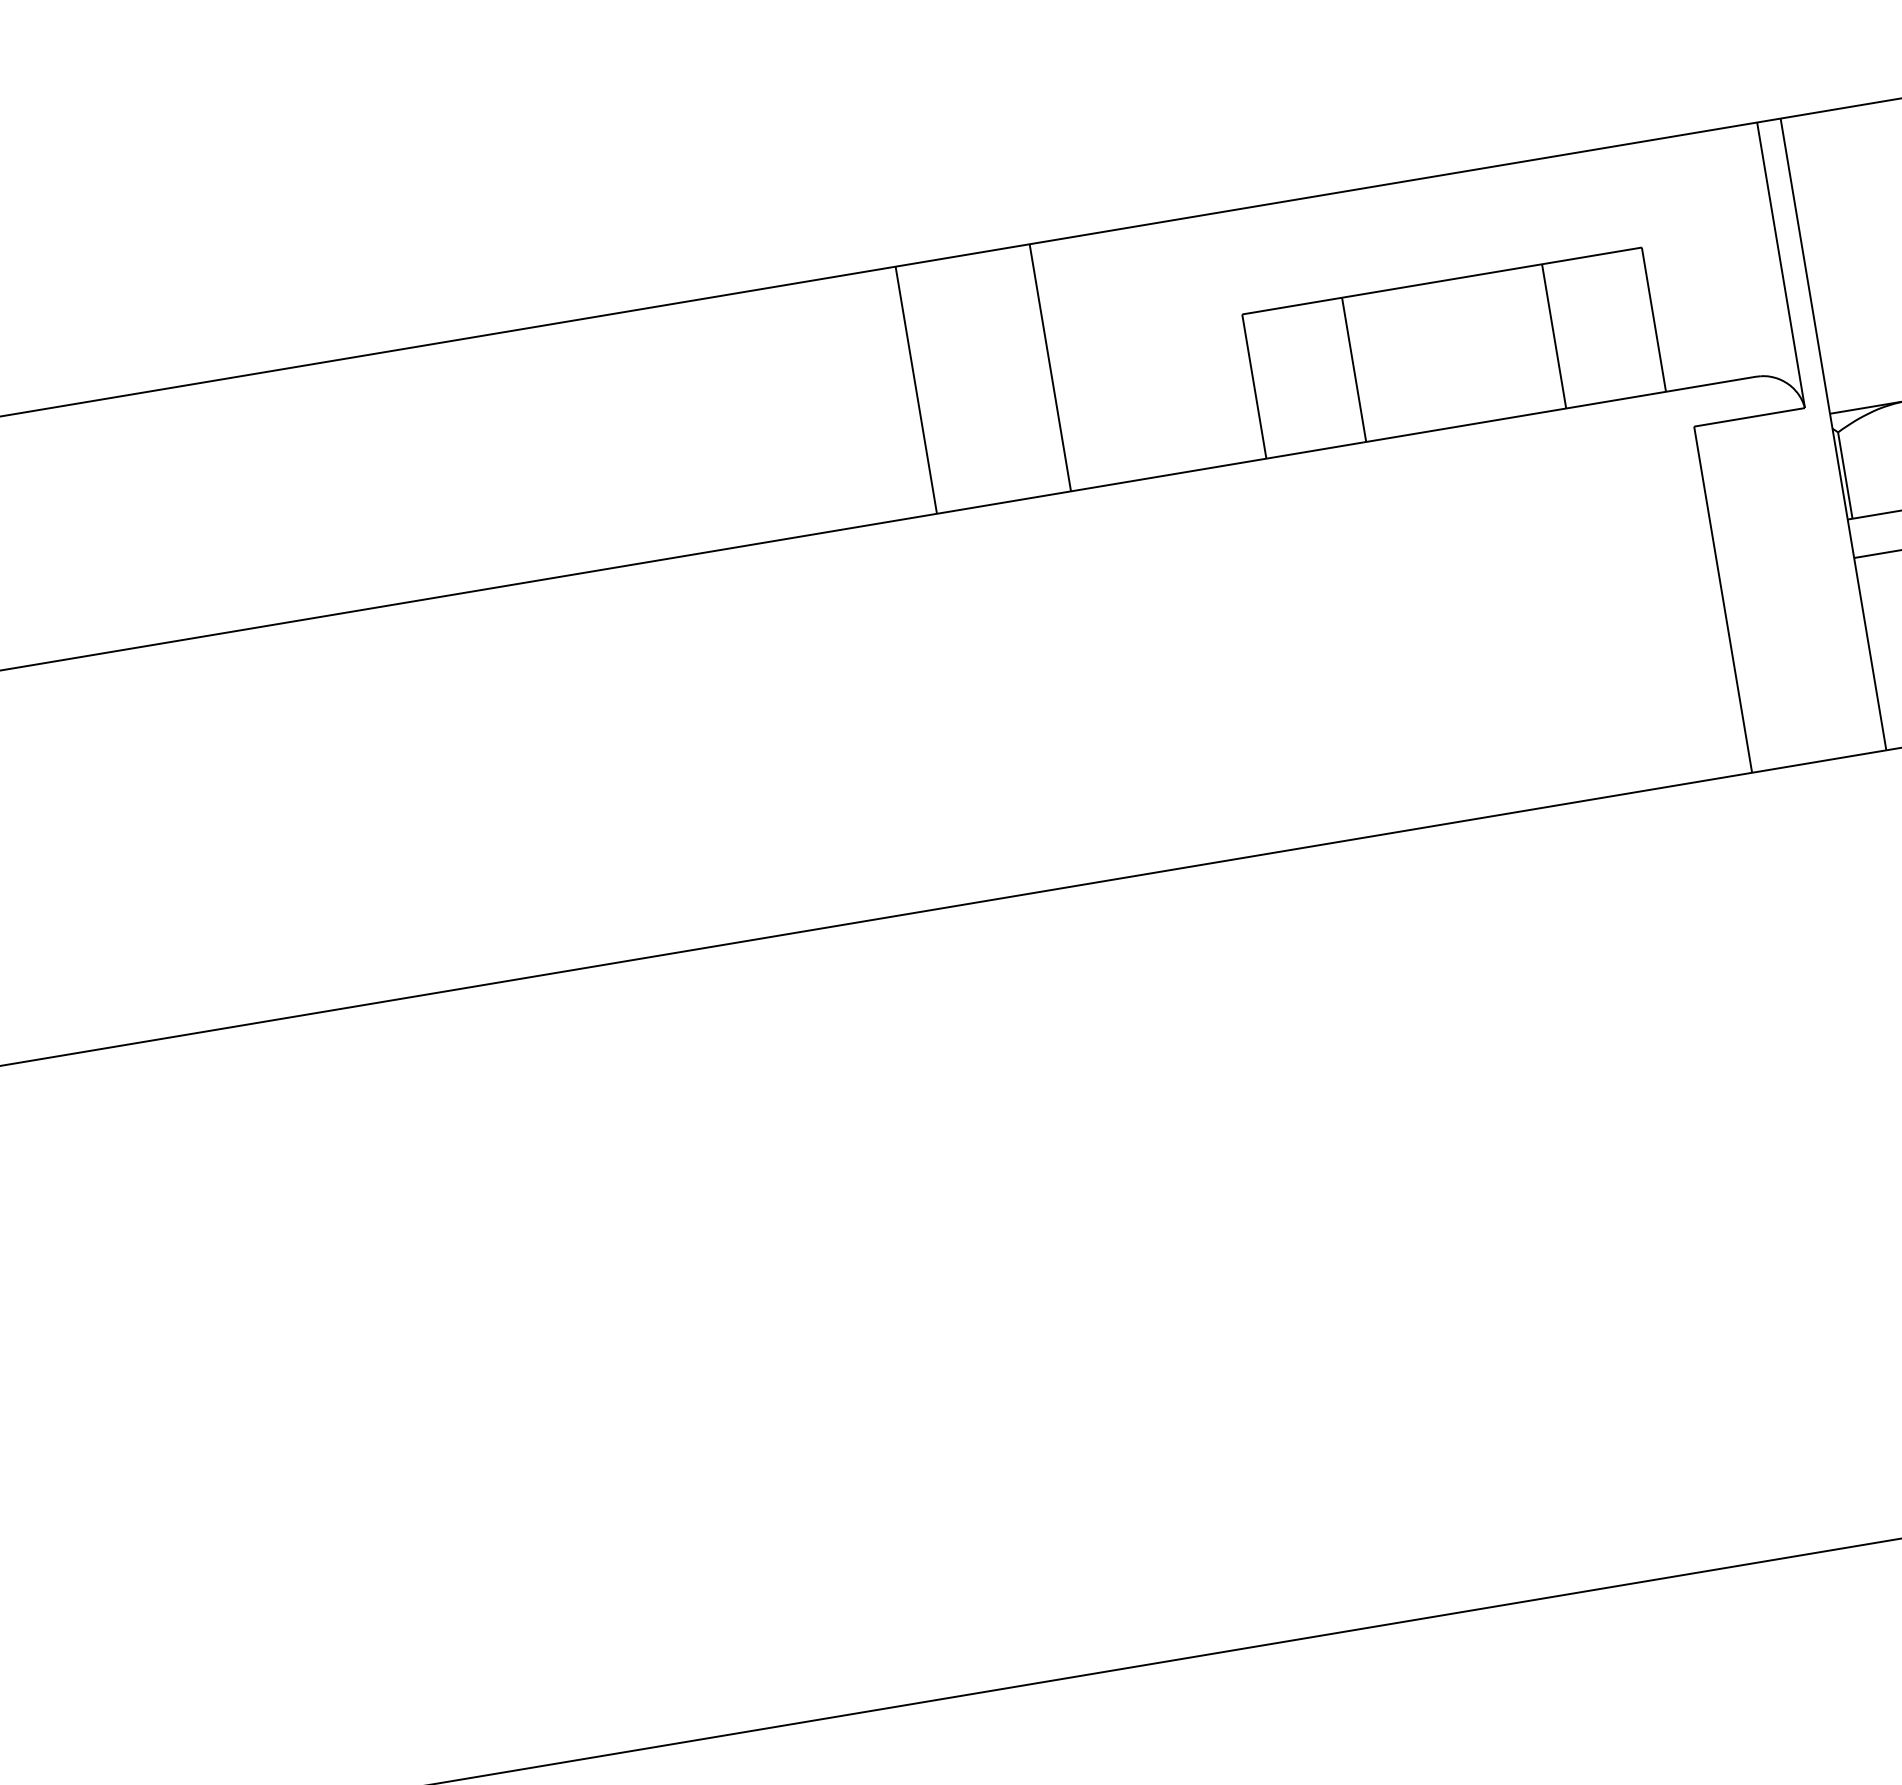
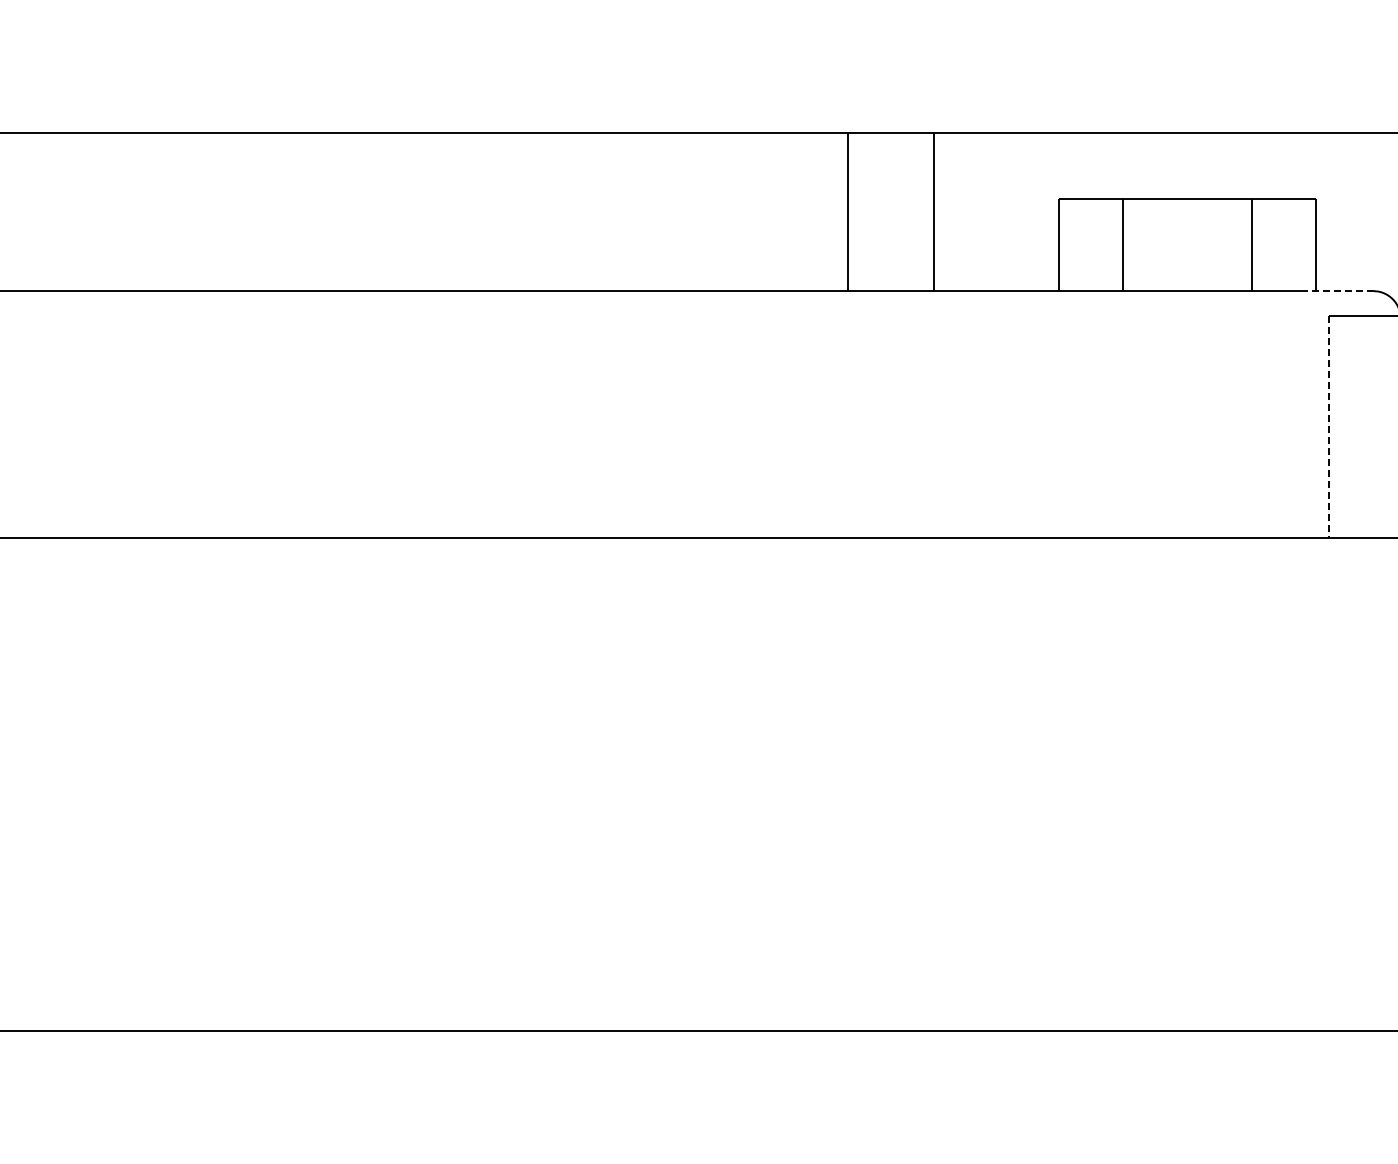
line: (1703, 386) -> (1339, 291), solid -> dashed
line: (1723, 600) -> (1329, 427), solid -> dashed

